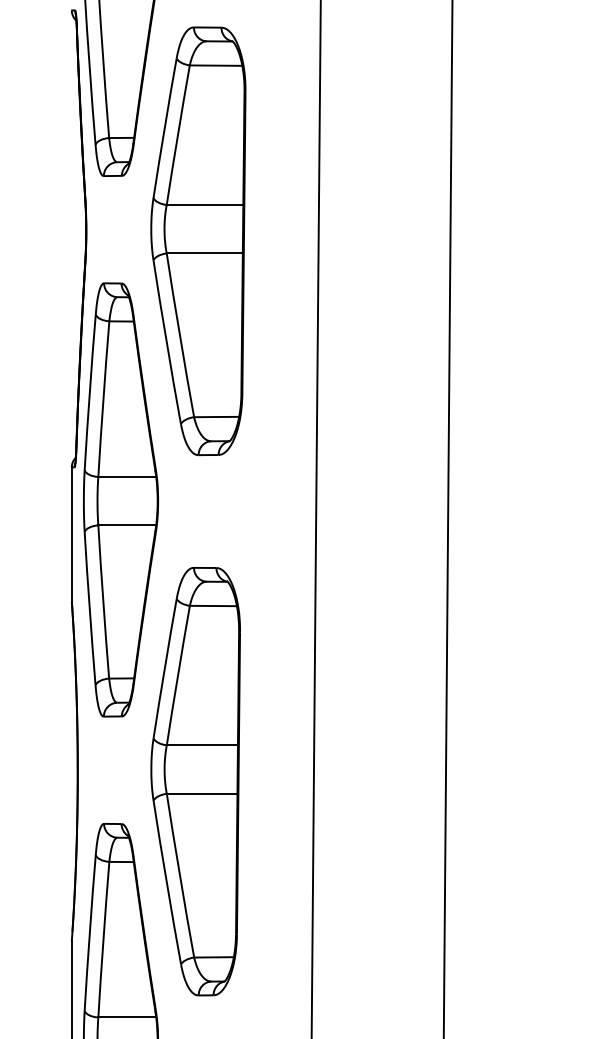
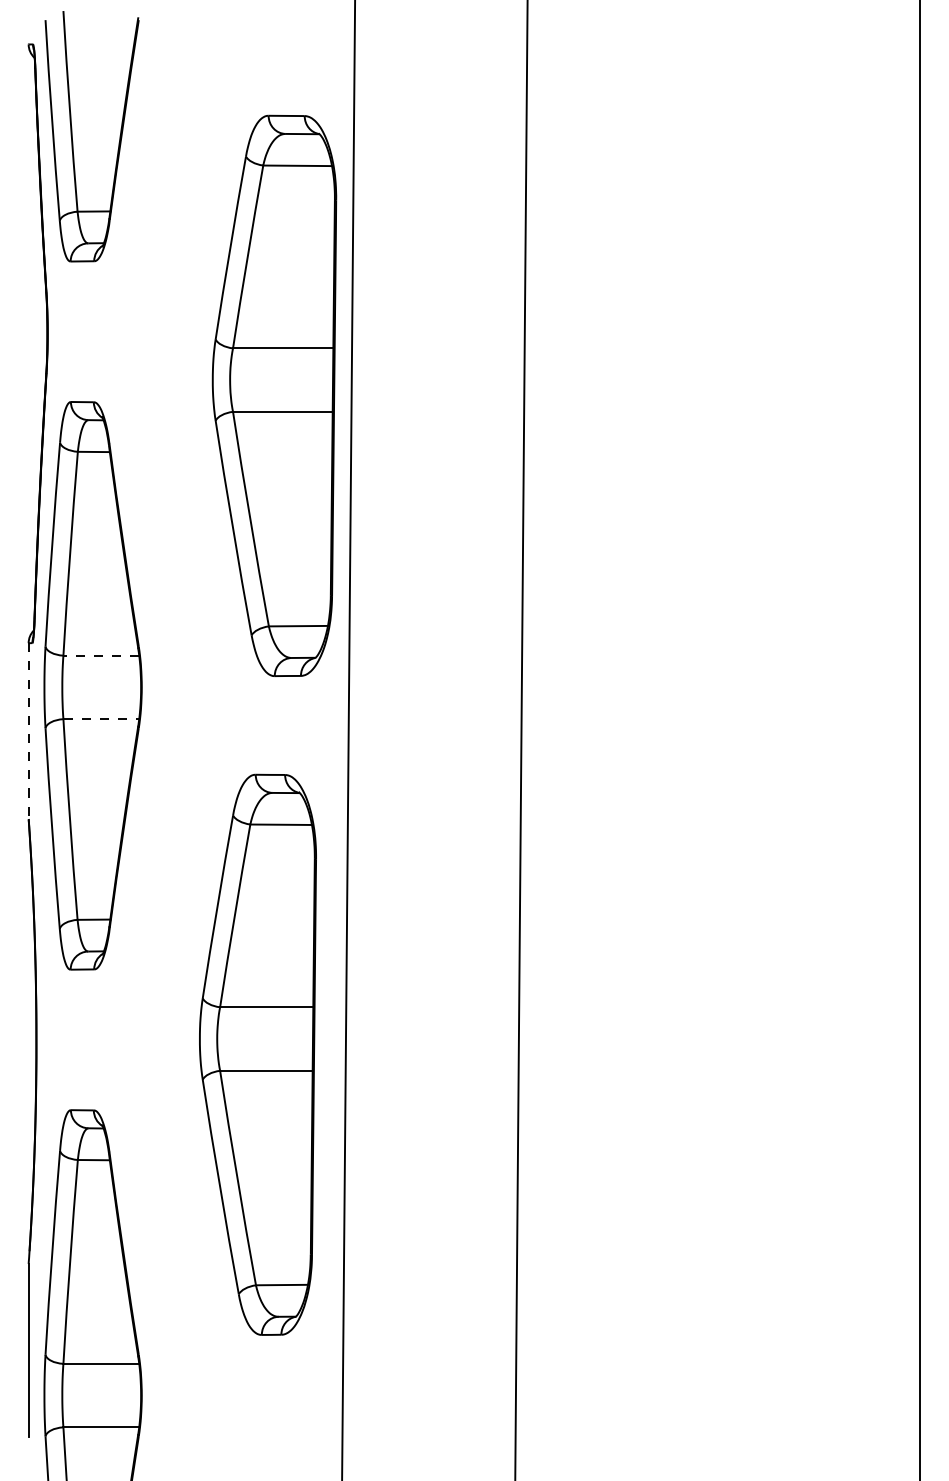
part: (198, 240) -> (274, 395), moved
line: (127, 476) -> (101, 655), solid -> dashed
line: (127, 525) -> (101, 719), solid -> dashed
line: (71, 534) -> (28, 731), solid -> dashed
part: (195, 781) -> (257, 1054), moved

